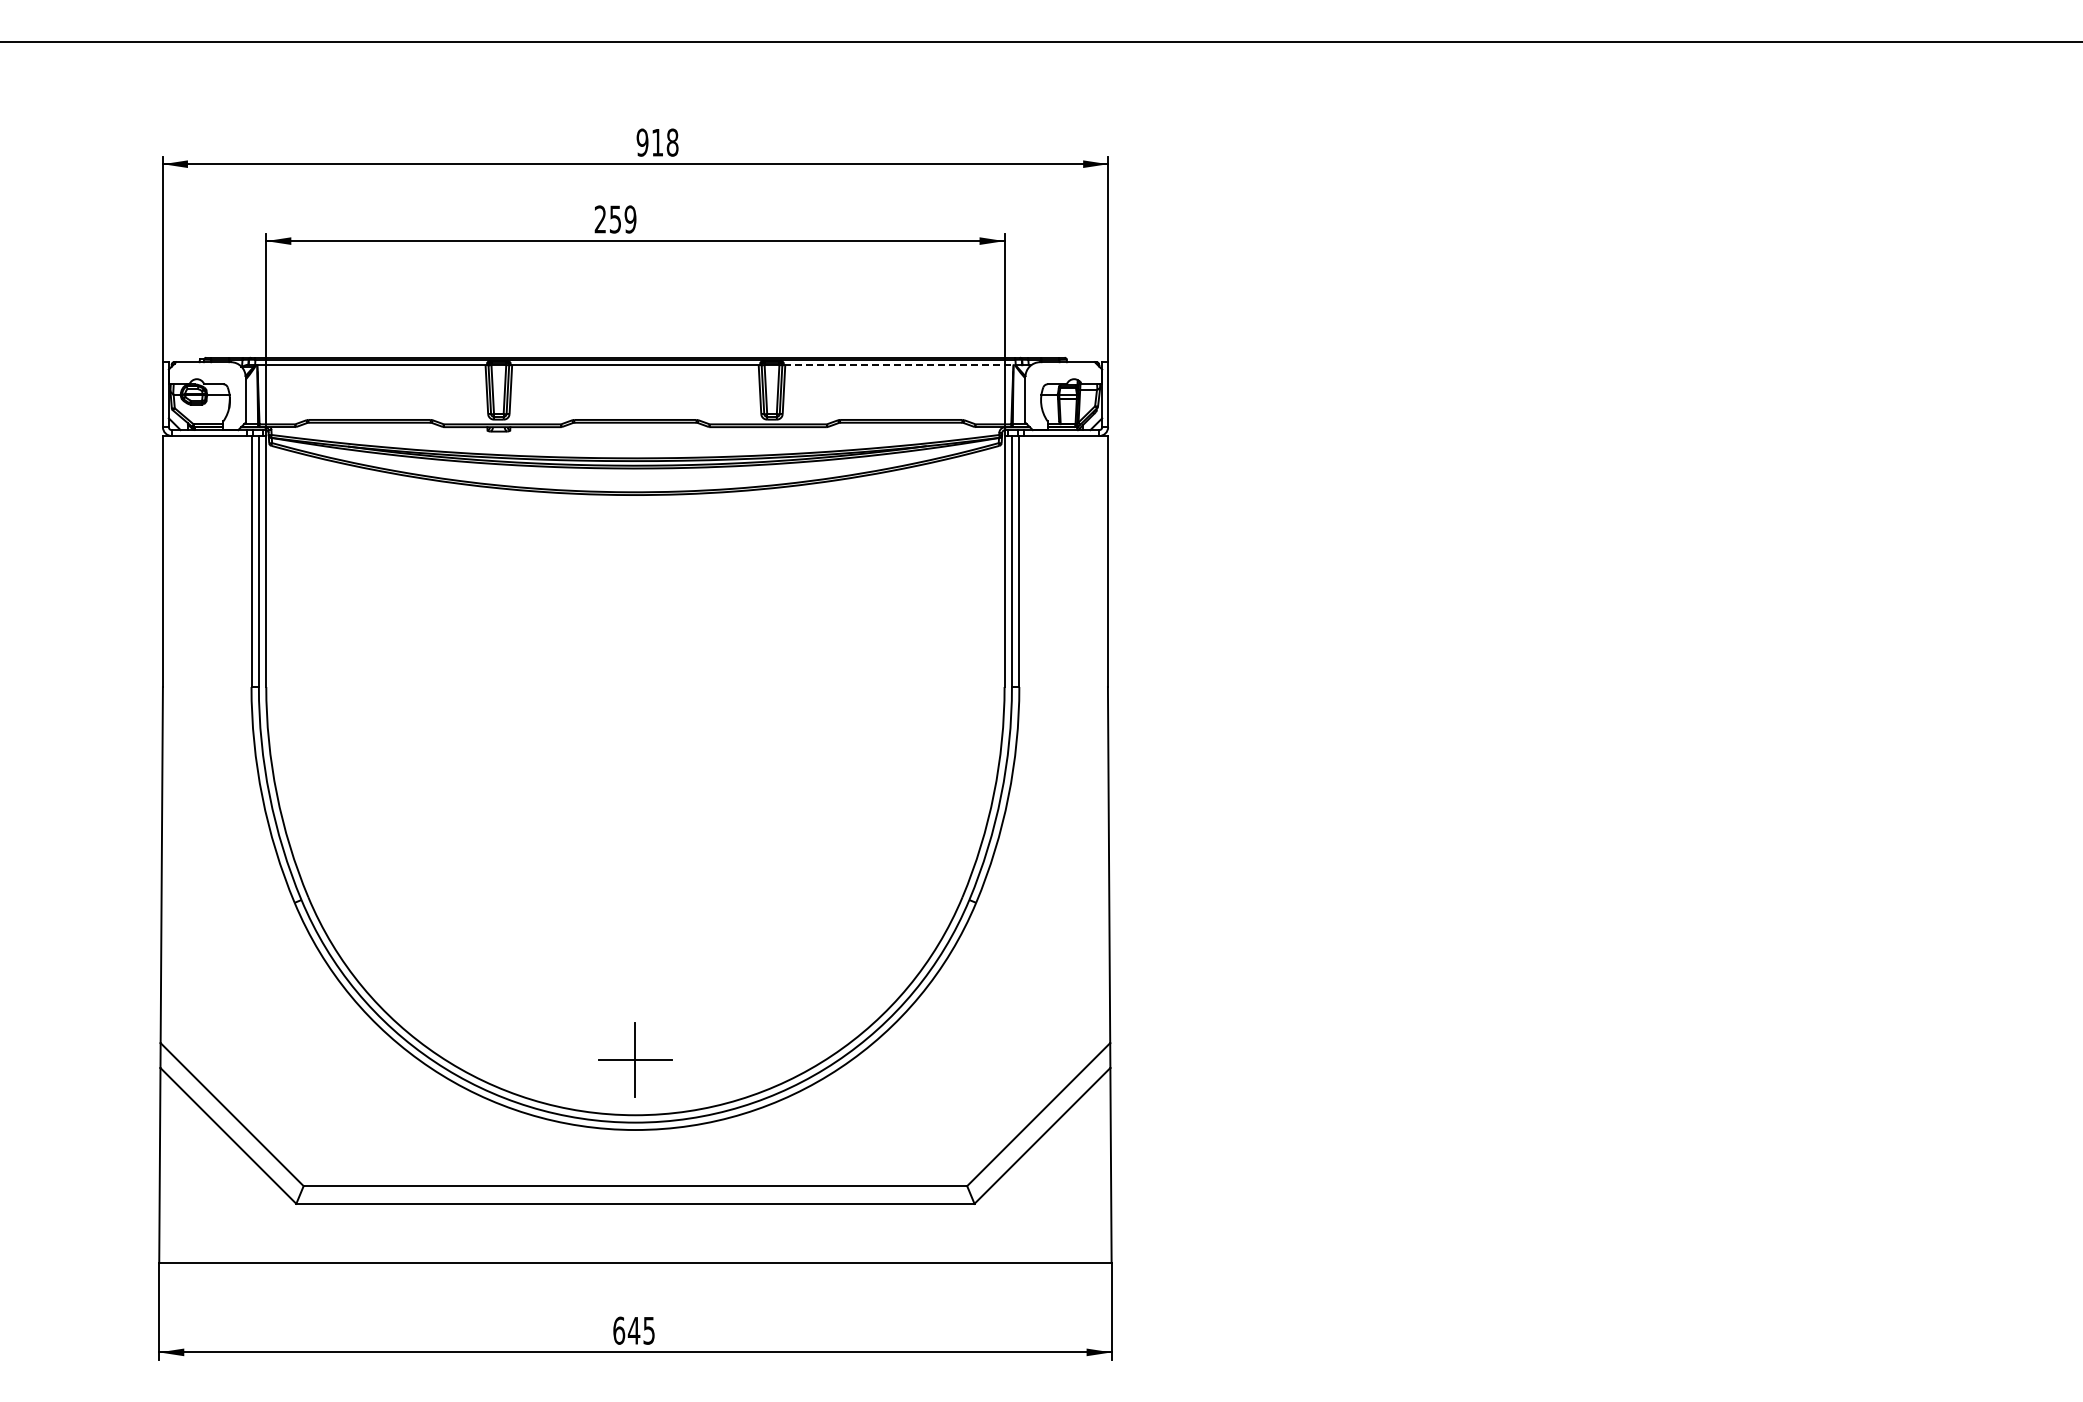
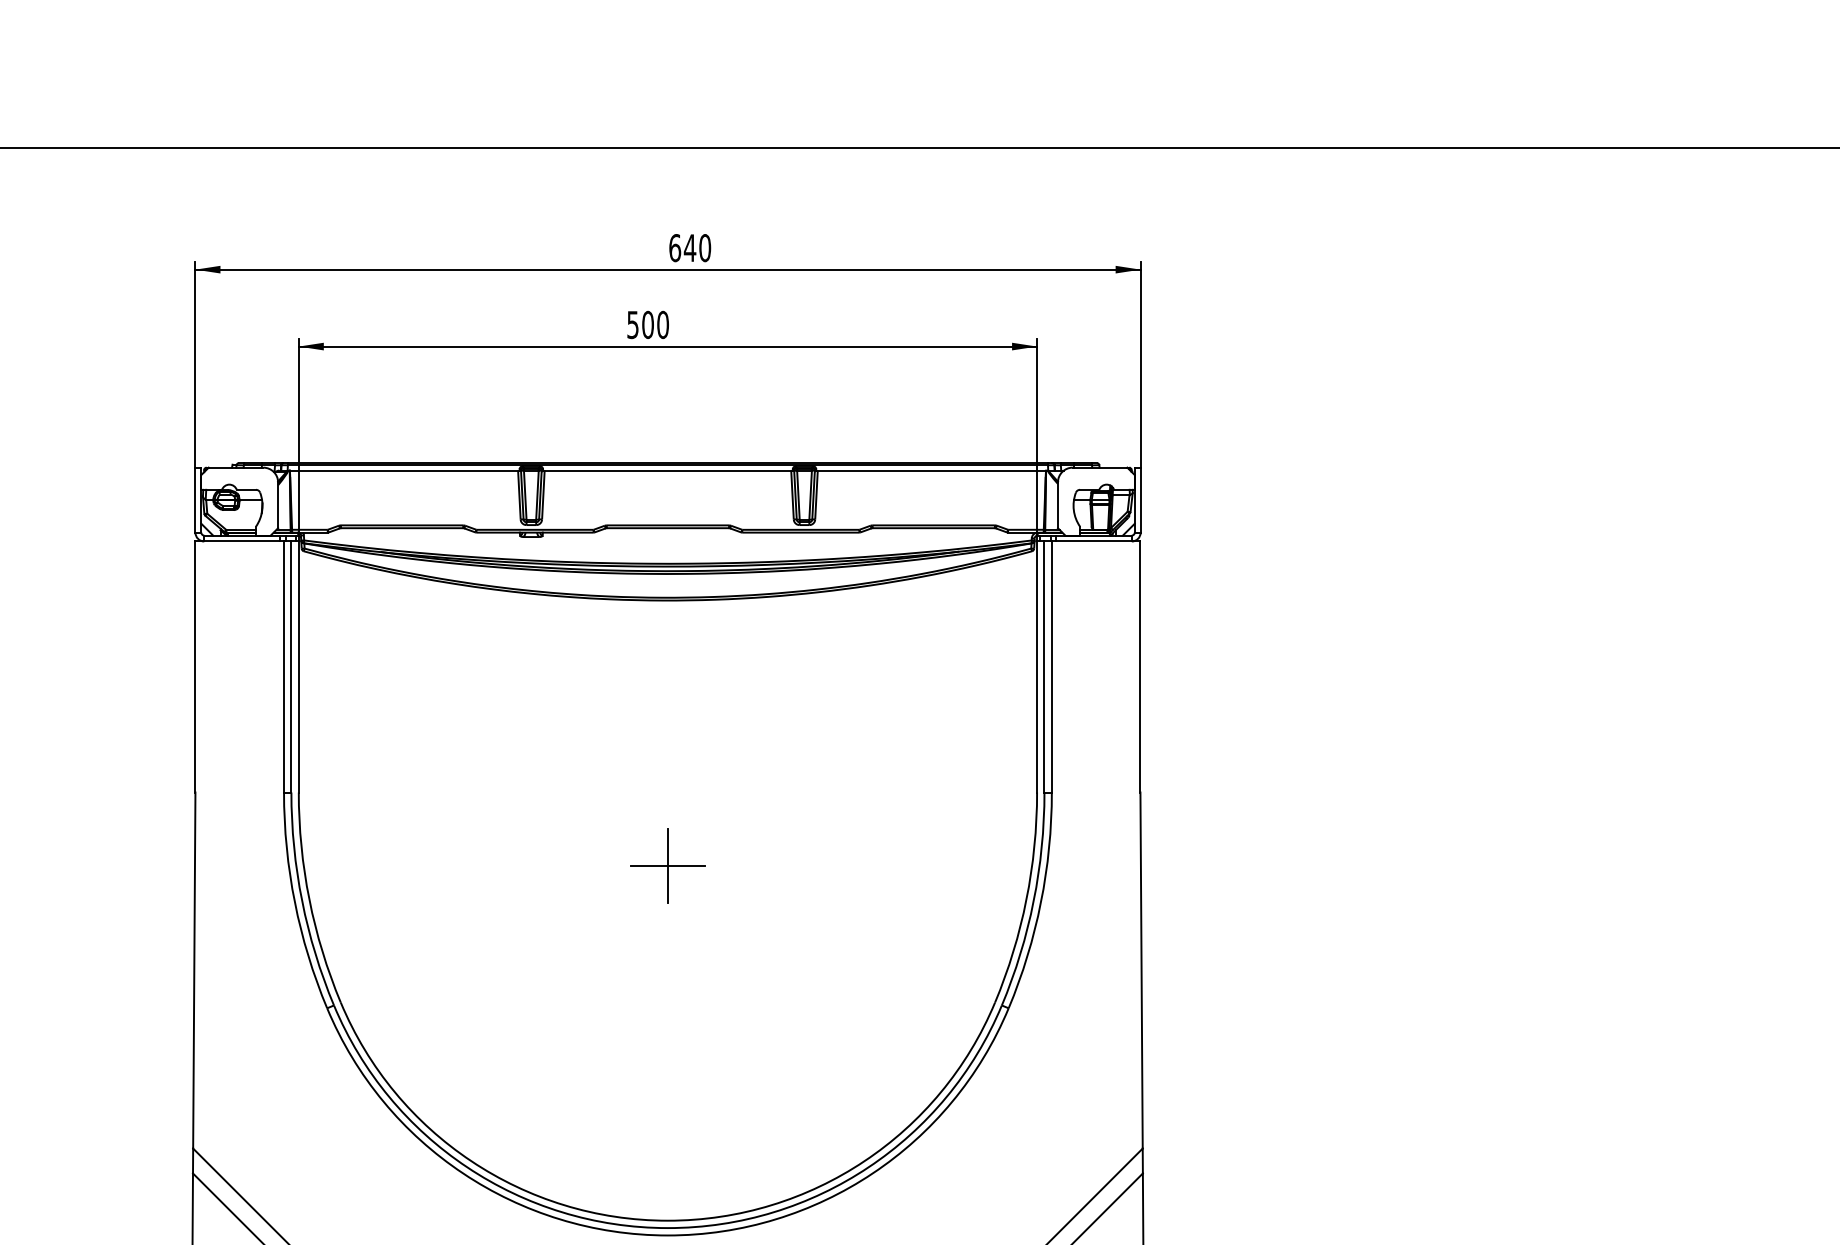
text: (657, 142) -> (690, 247), 918 -> 640
text: (615, 219) -> (648, 324), 259 -> 500
line: (899, 365) -> (932, 470), dashed -> solid
part: (635, 1059) -> (668, 865), moved

